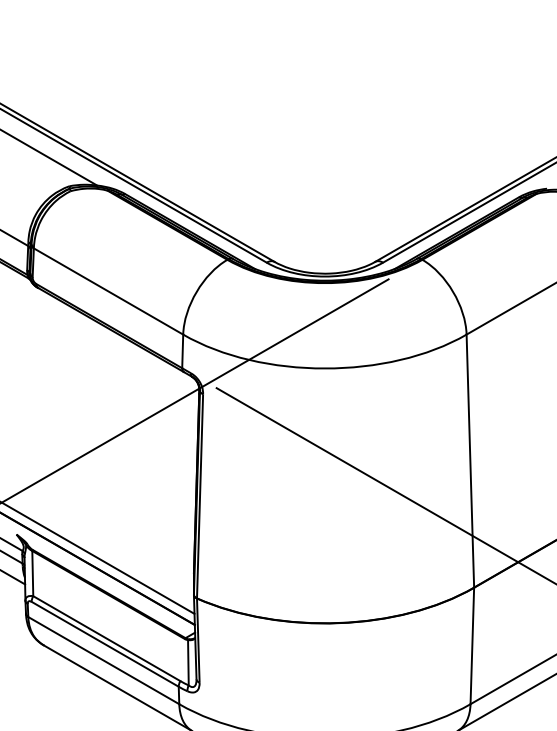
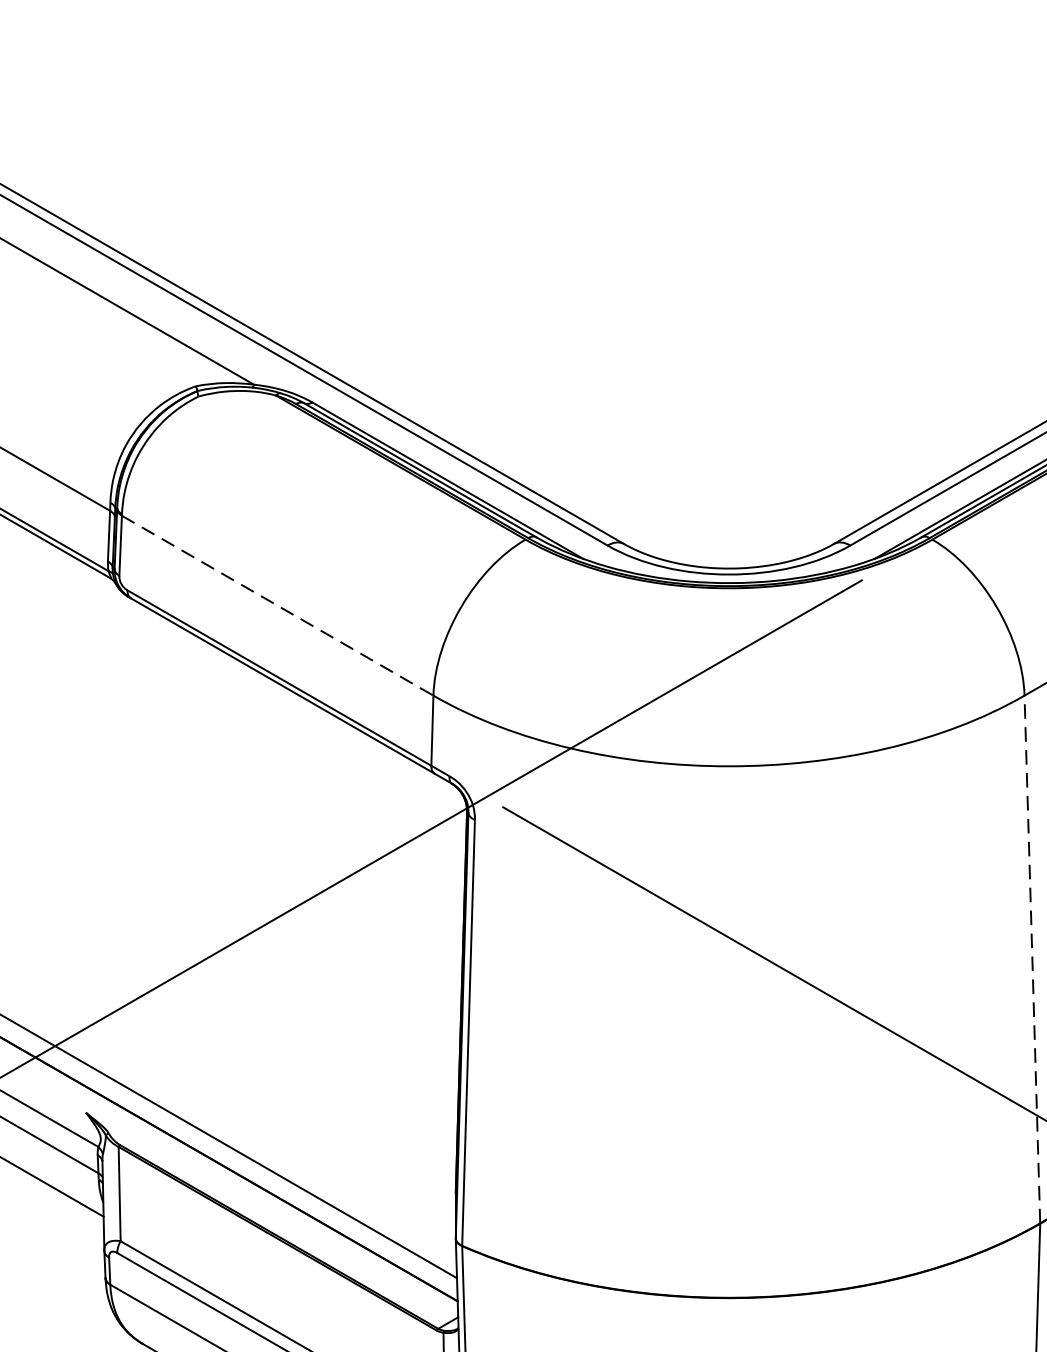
line: (108, 291) -> (277, 605), solid -> dashed
line: (470, 461) -> (1032, 960), solid -> dashed

